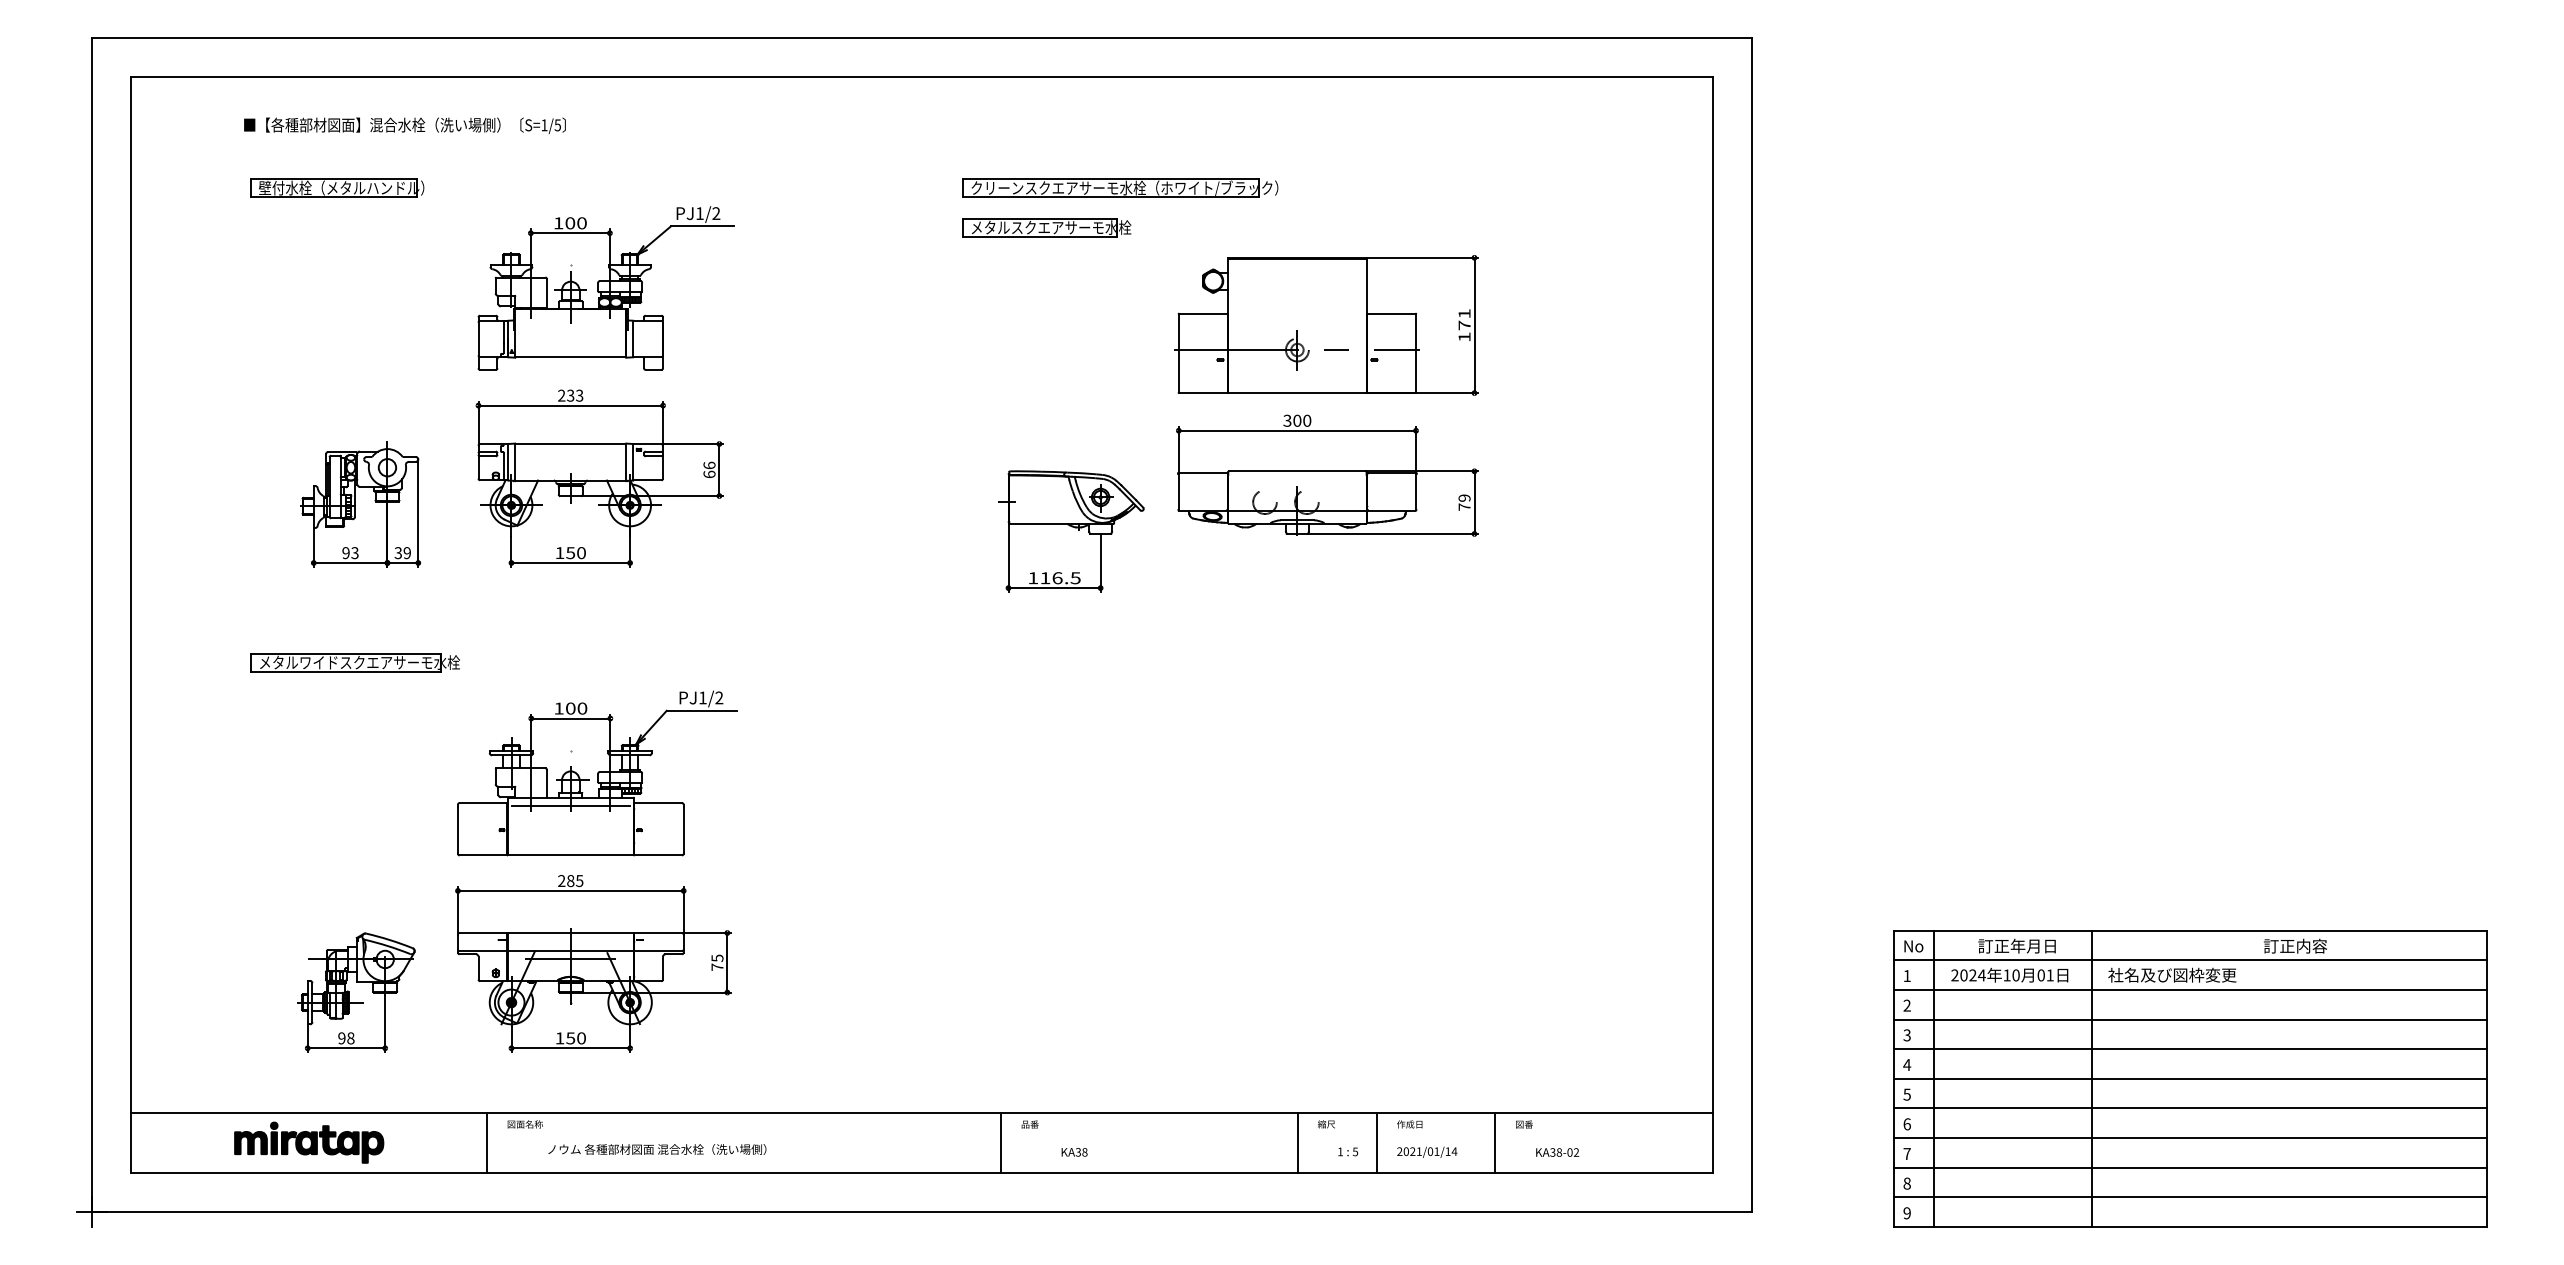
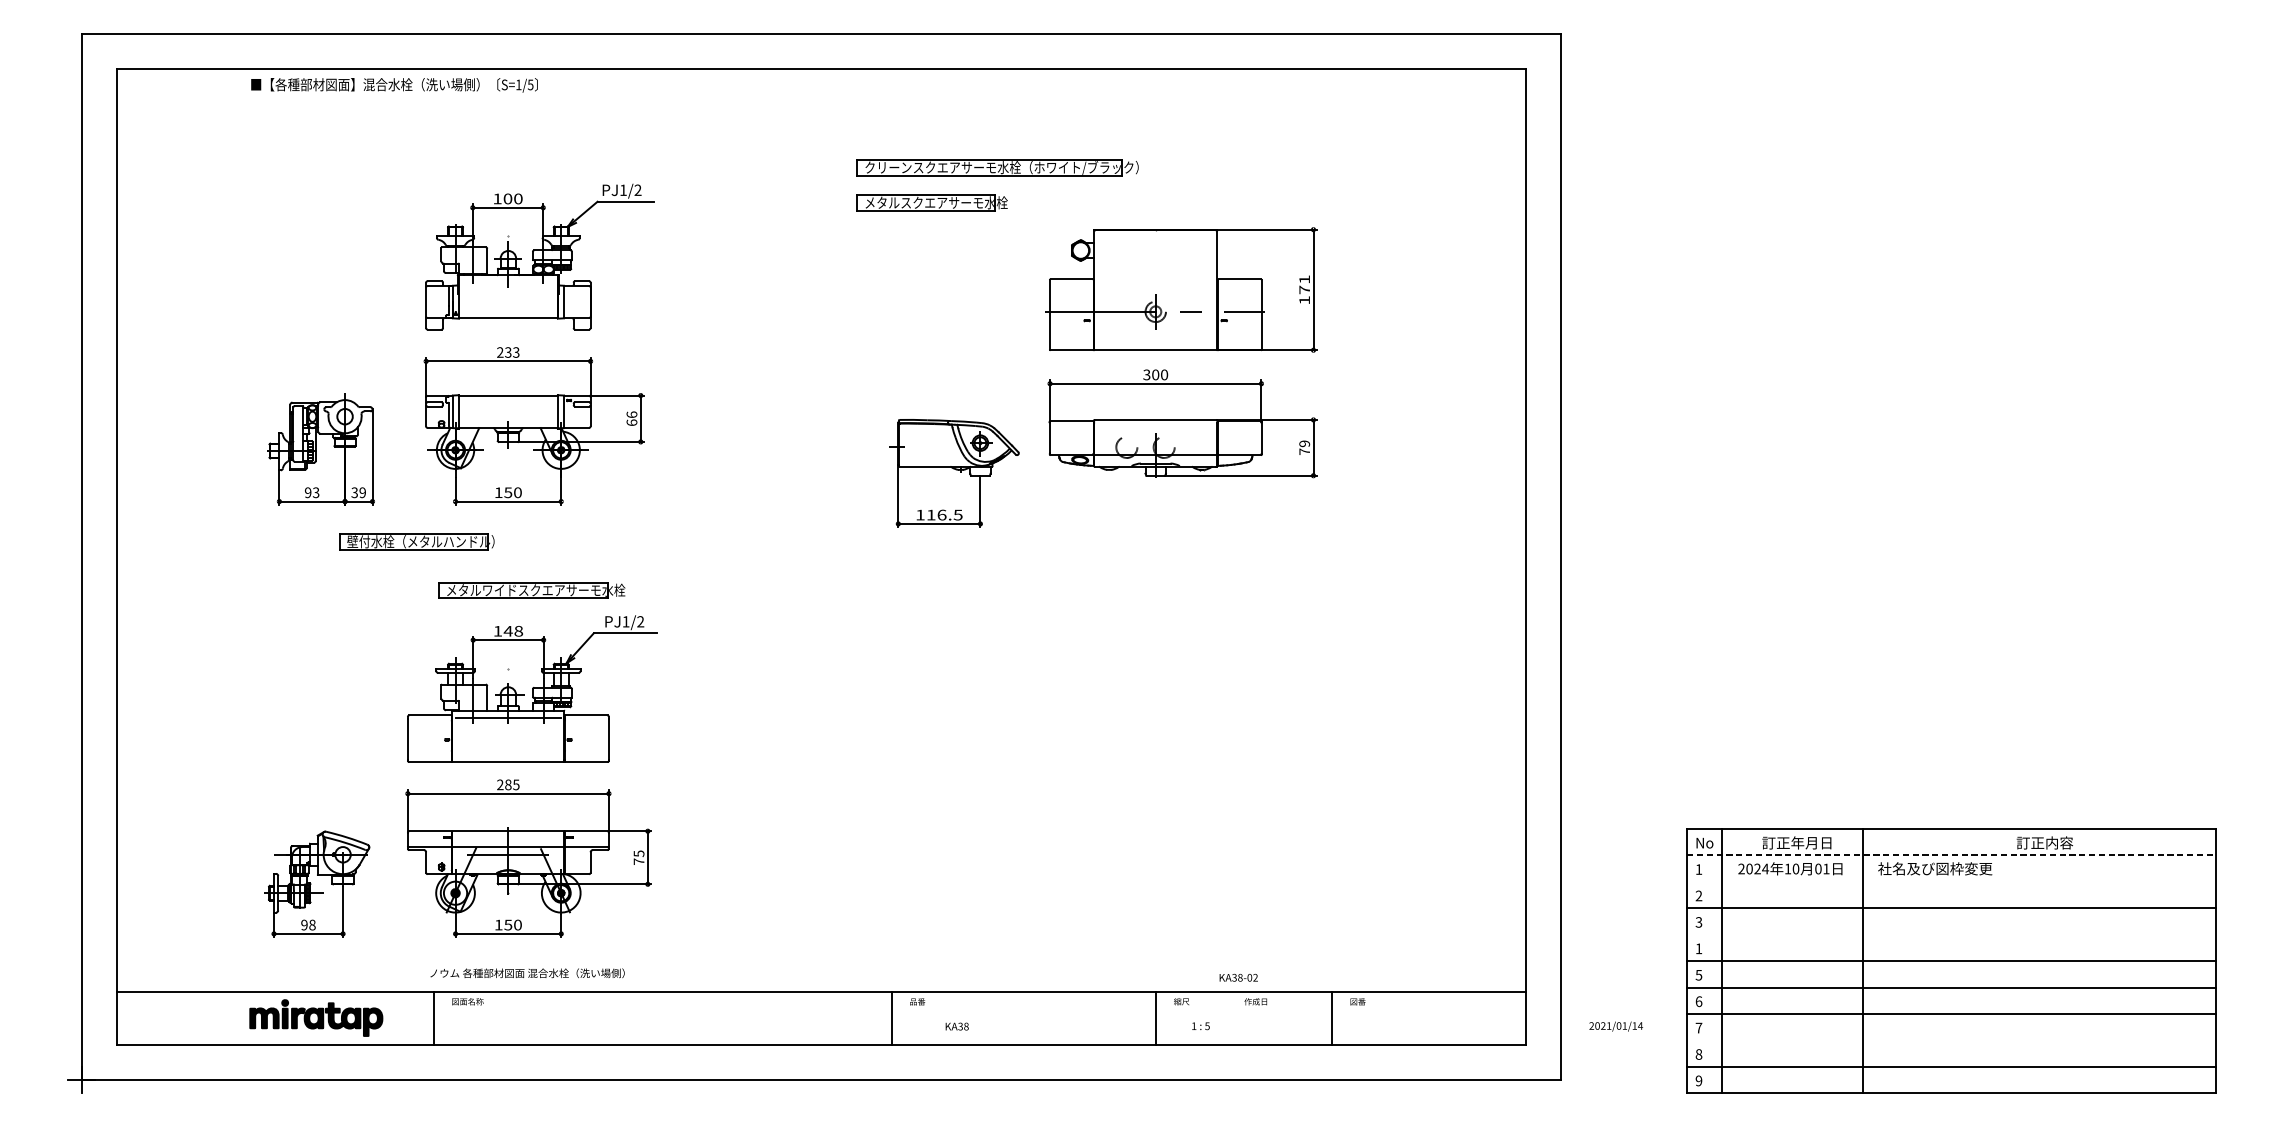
text: (404, 125) -> (394, 85), moved
part: (337, 187) -> (417, 541), moved
part: (354, 662) -> (531, 590), moved
text: (576, 708) -> (513, 631), 100 -> 148
line: (2190, 960) -> (1951, 855), solid -> dashed
line: (2190, 989) -> (1951, 881), removed
line: (2190, 1049) -> (1951, 935), removed
text: (1907, 1064) -> (1699, 948), 4 -> 1
part: (309, 1142) -> (316, 1017), moved
line: (1376, 1142) -> (1226, 1017), removed
text: (657, 1149) -> (527, 973), moved
text: (1427, 1151) -> (1616, 1025), moved
text: (1557, 1152) -> (1238, 977), moved
line: (2190, 1167) -> (1951, 1040), removed

